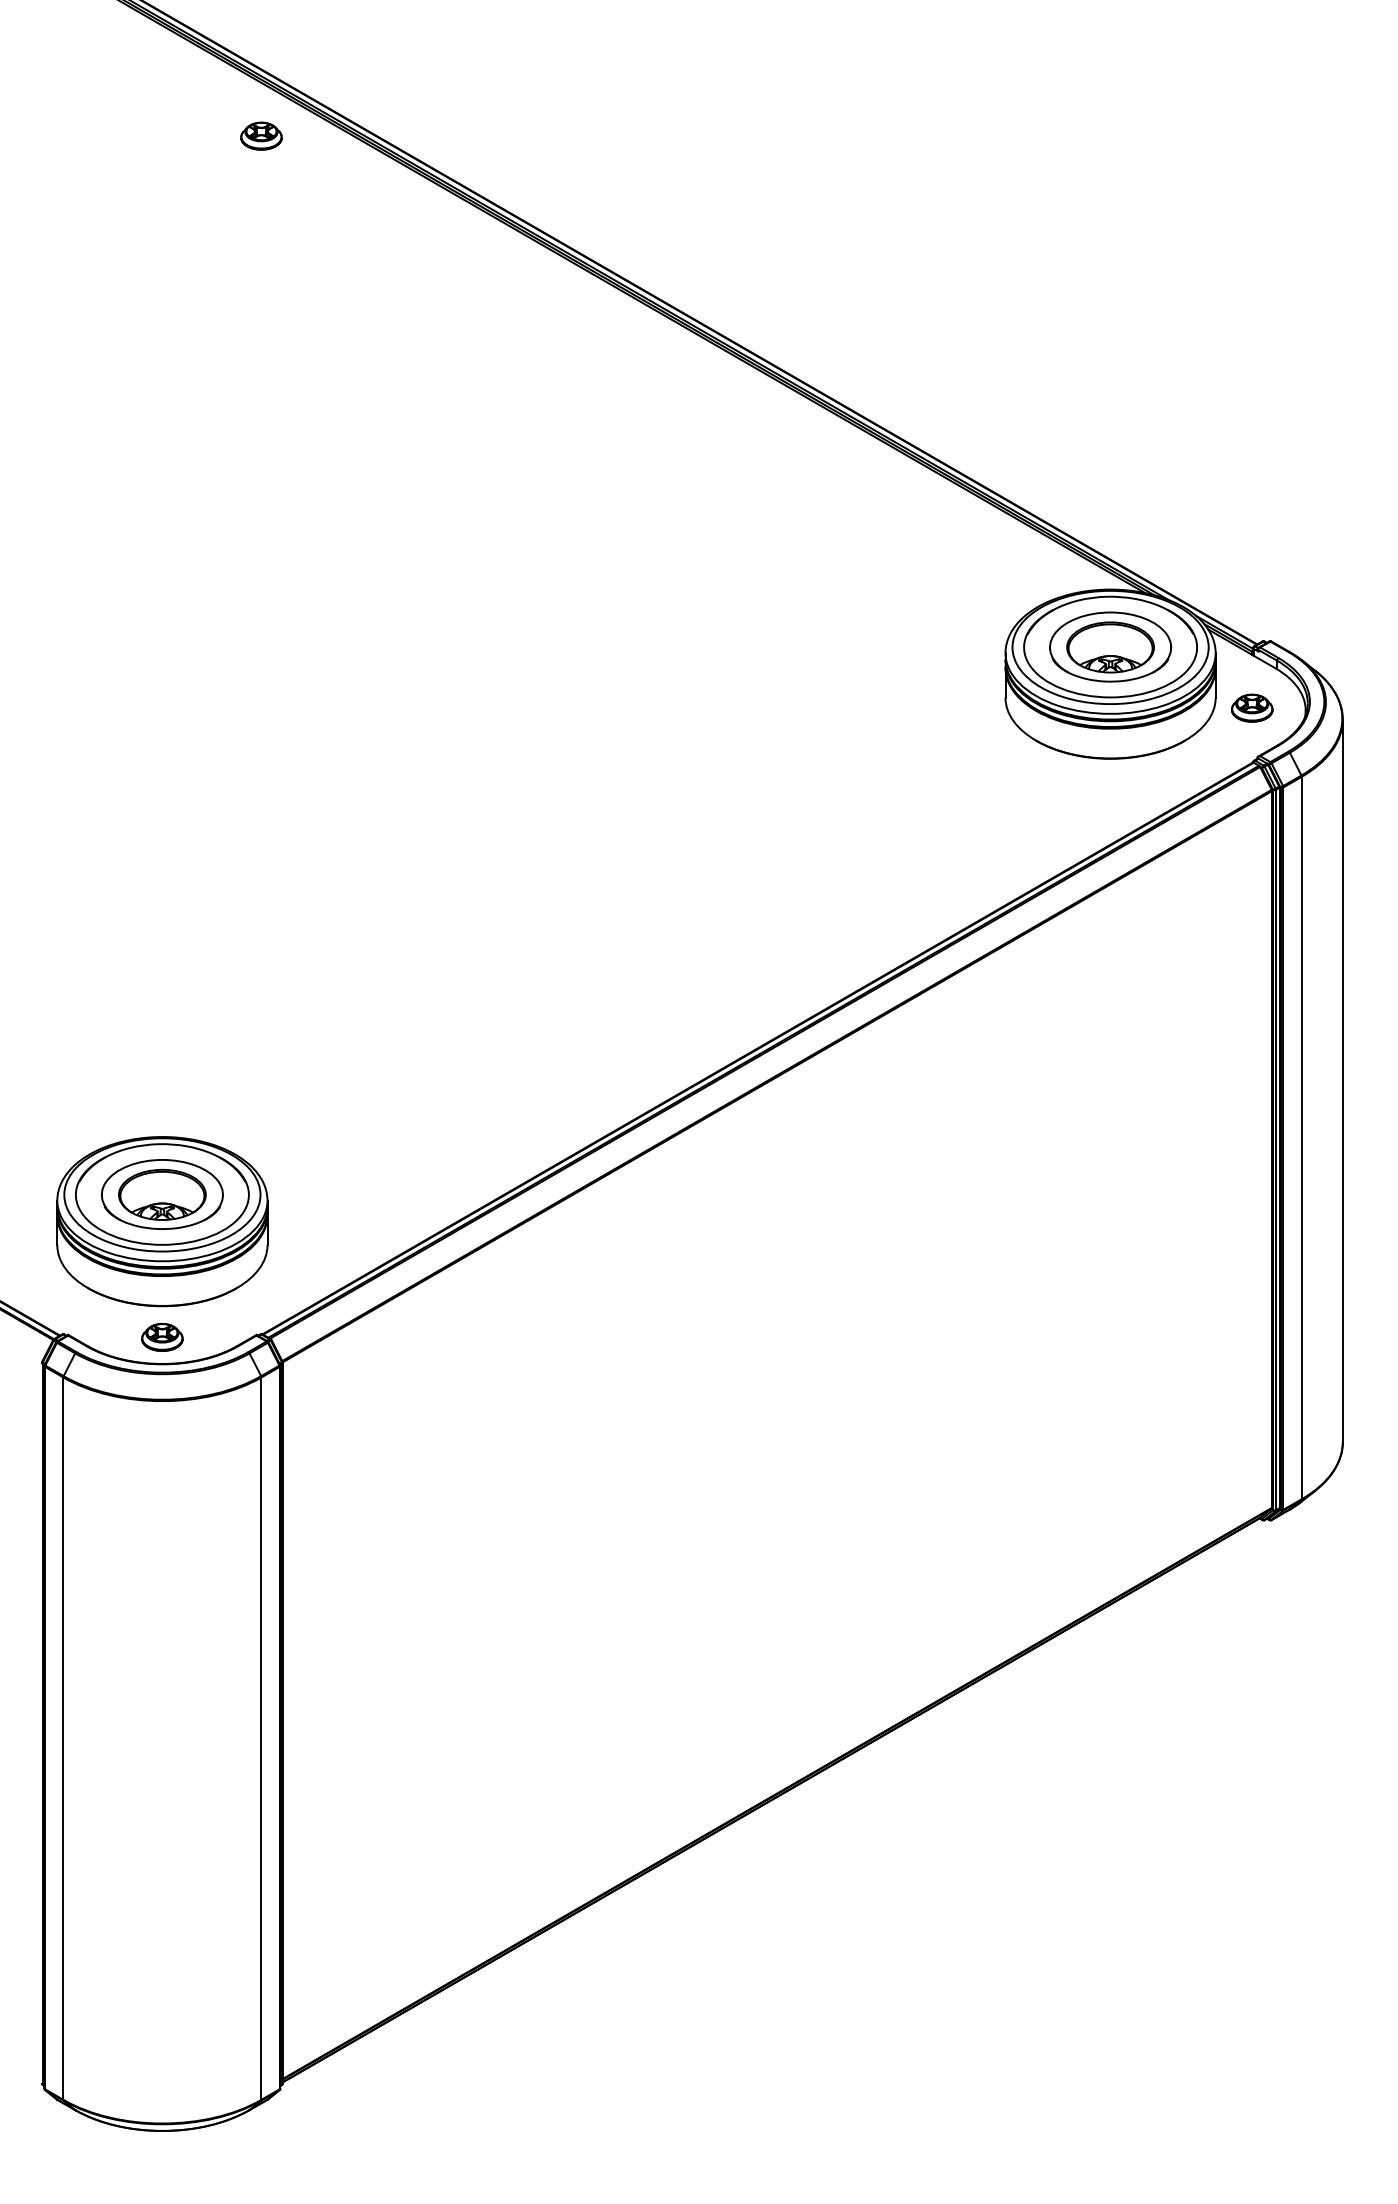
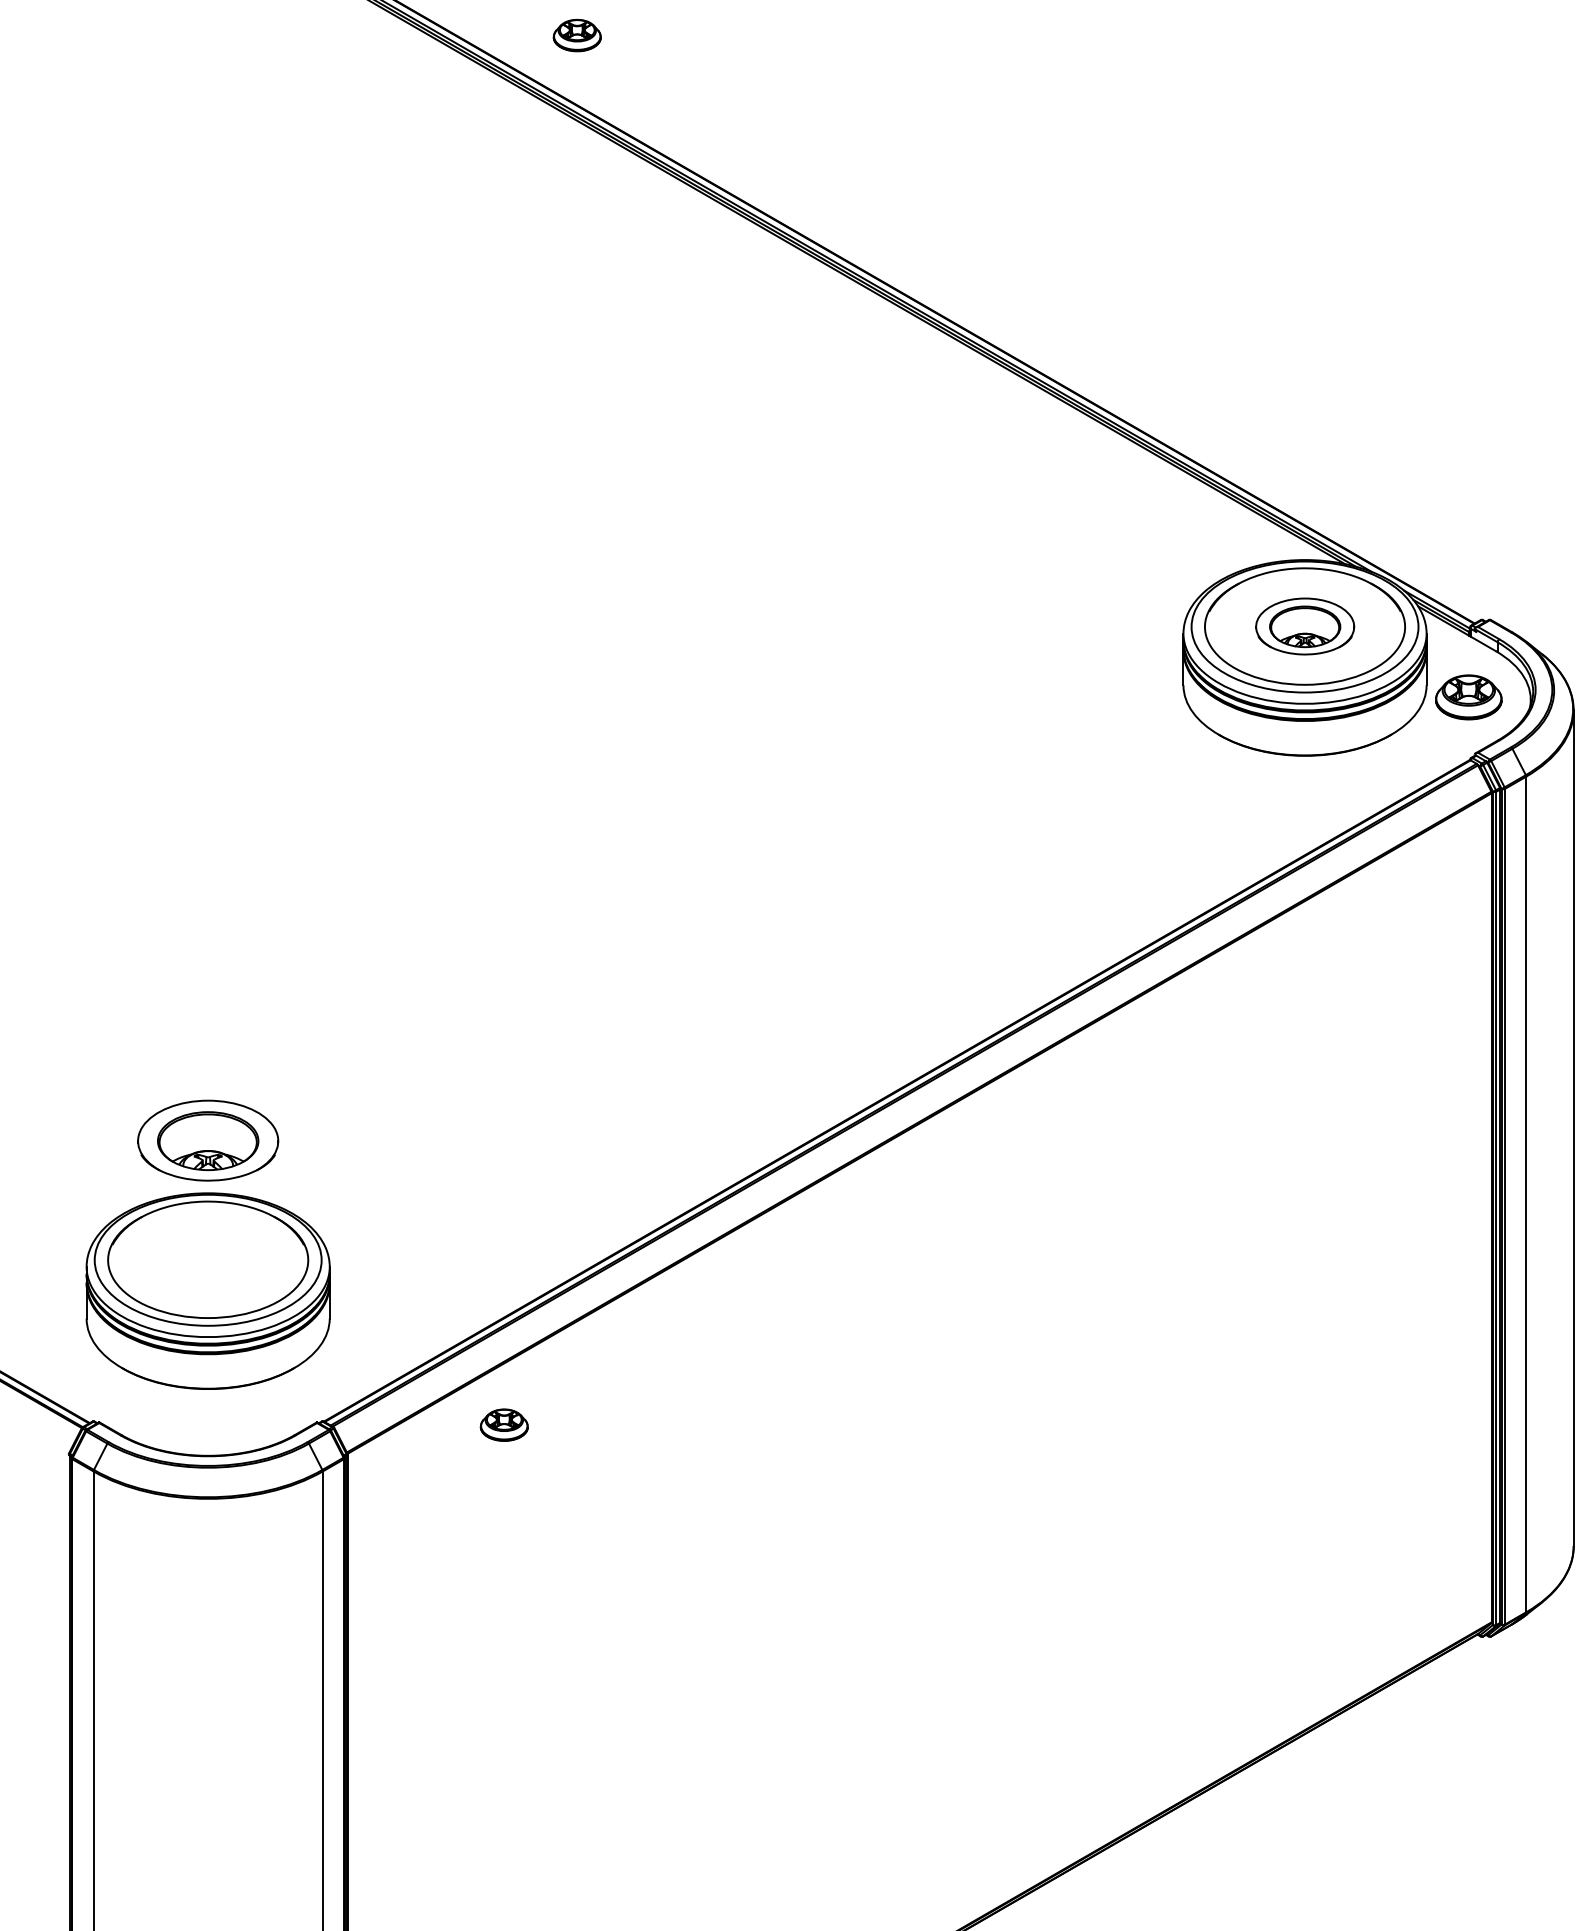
part: (261, 135) -> (577, 34), moved
part: (1110, 646) -> (1304, 625), size x0.7
part: (1252, 707) -> (1469, 696), size x1.4
part: (161, 1194) -> (207, 1140), moved
part: (162, 1337) -> (504, 1425), moved

